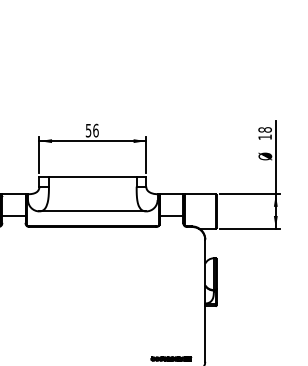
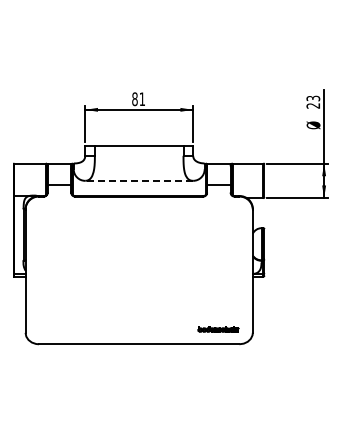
text: (92, 130) -> (138, 99), 56 -> 81
text: (265, 132) -> (313, 101), 18 -> 23
line: (93, 211) -> (139, 180), solid -> dashed

